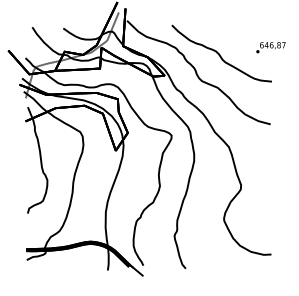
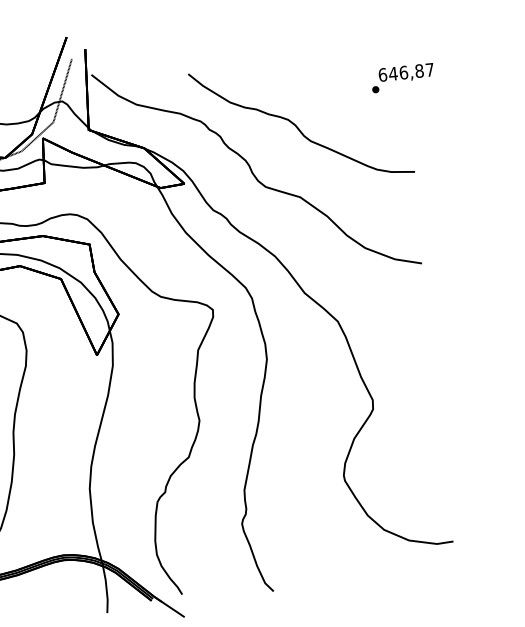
text: (270, 47) -> (401, 77), moved

